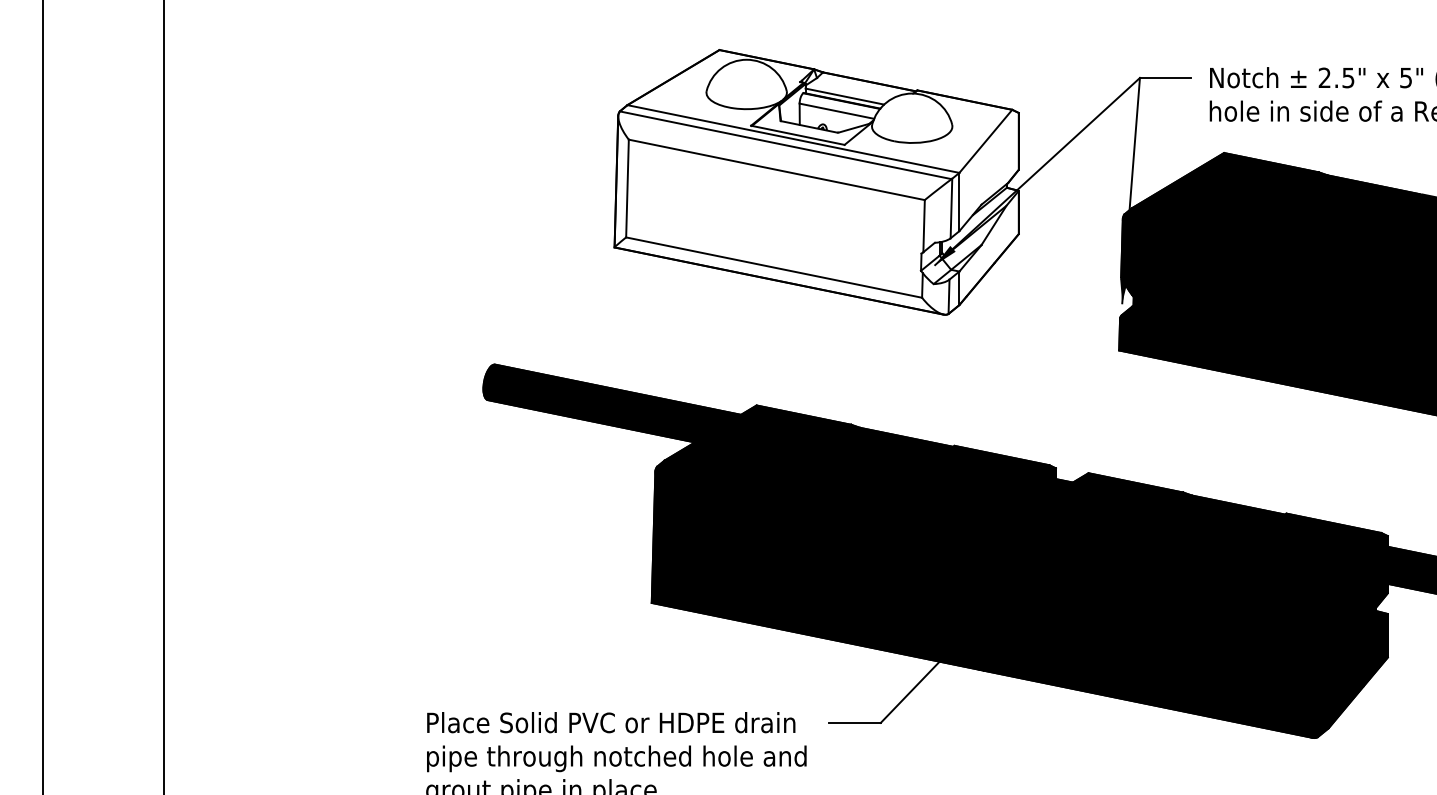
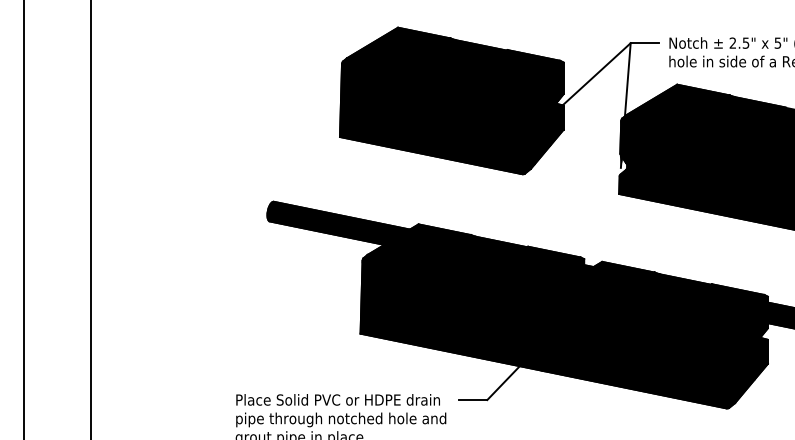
fill: (816, 181) -> (451, 100), added

